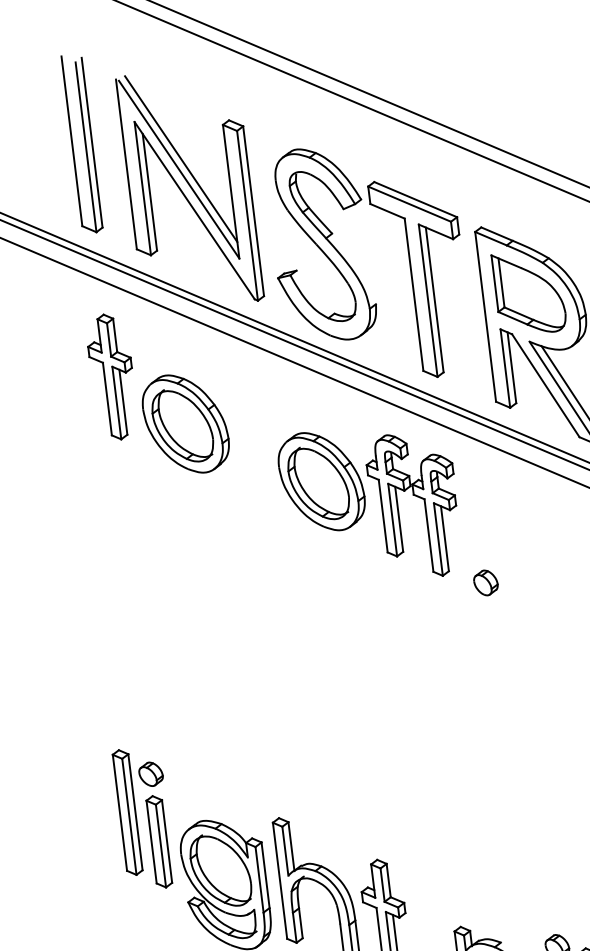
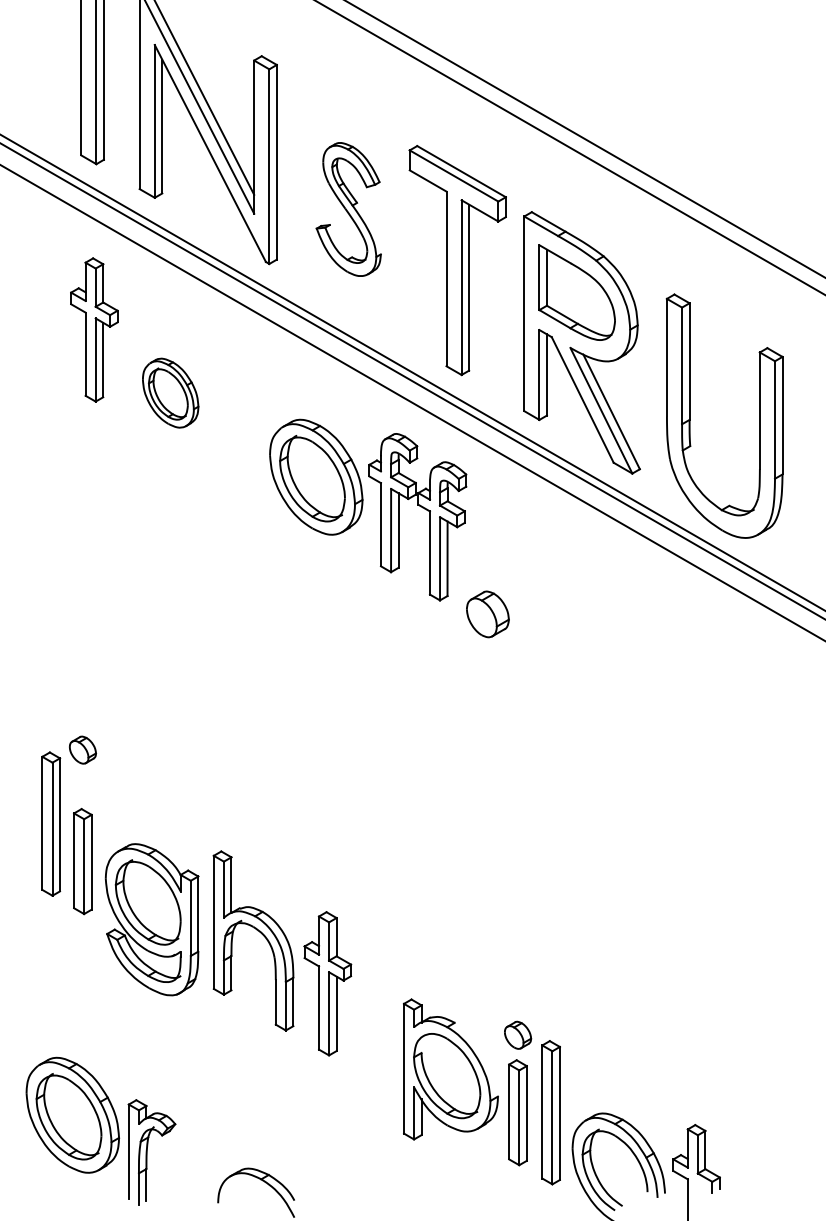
part: (321, 244) -> (348, 209), size x0.6
part: (185, 423) -> (170, 392), size x0.6
part: (485, 583) -> (487, 614), size x1.6
part: (150, 773) -> (82, 749), moved

